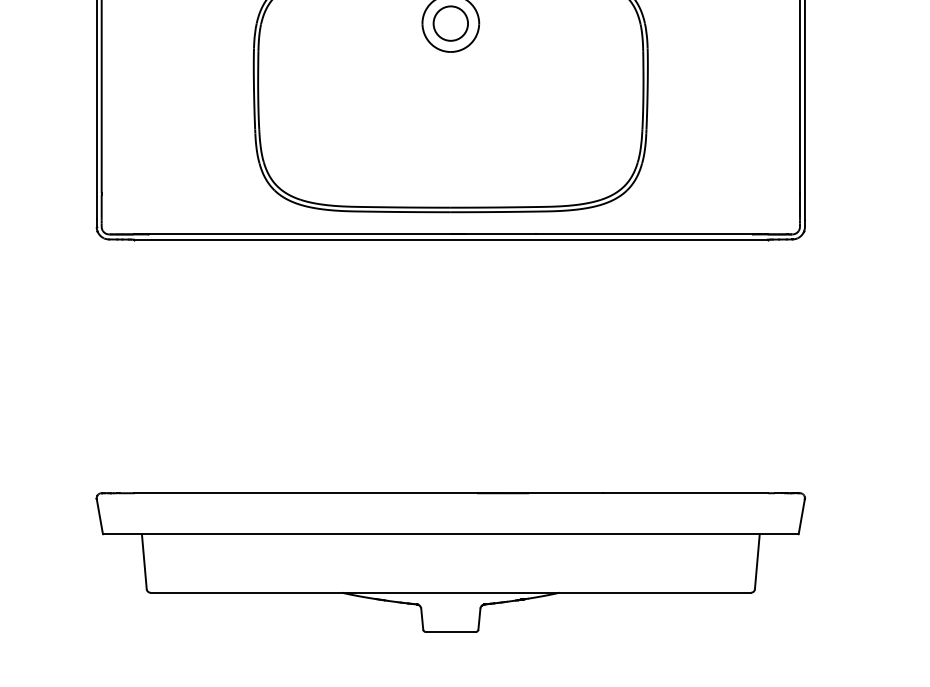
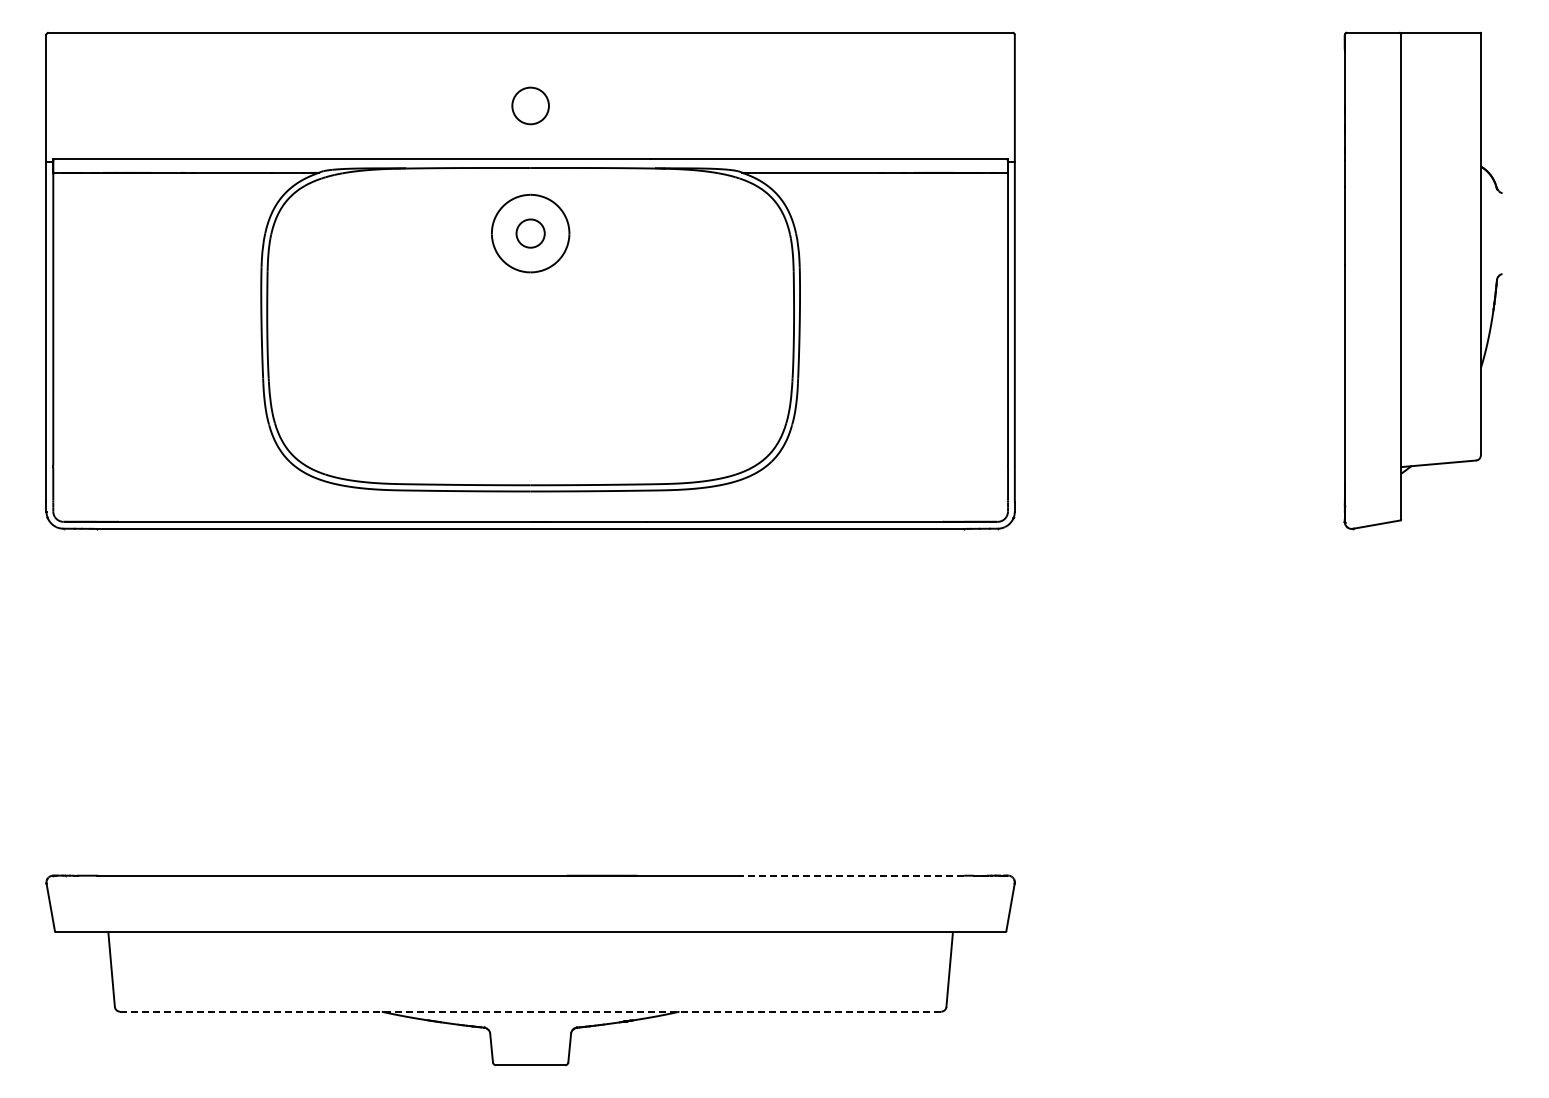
circle: (450, 23) -> (530, 233), size x0.6
line: (685, 493) -> (851, 875), solid -> dashed
line: (450, 592) -> (530, 1011), solid -> dashed

